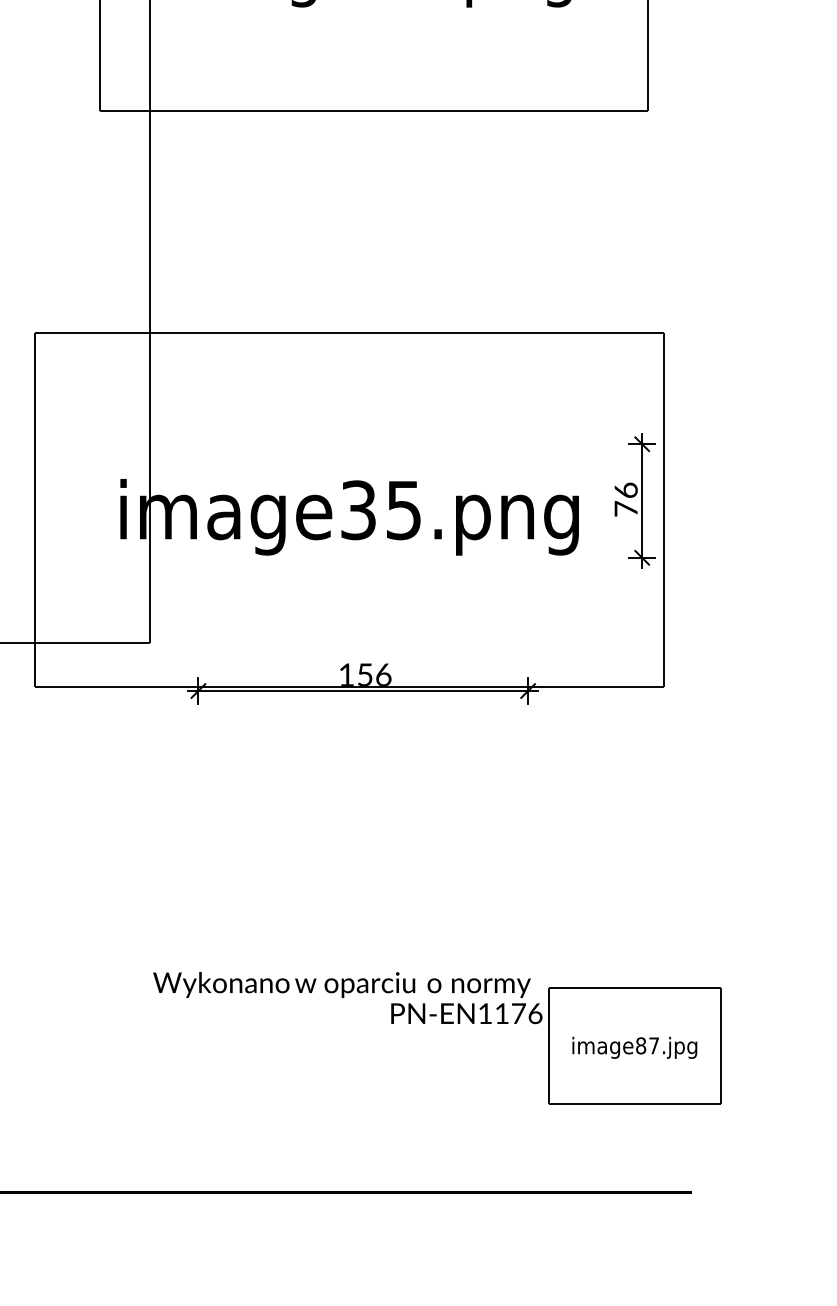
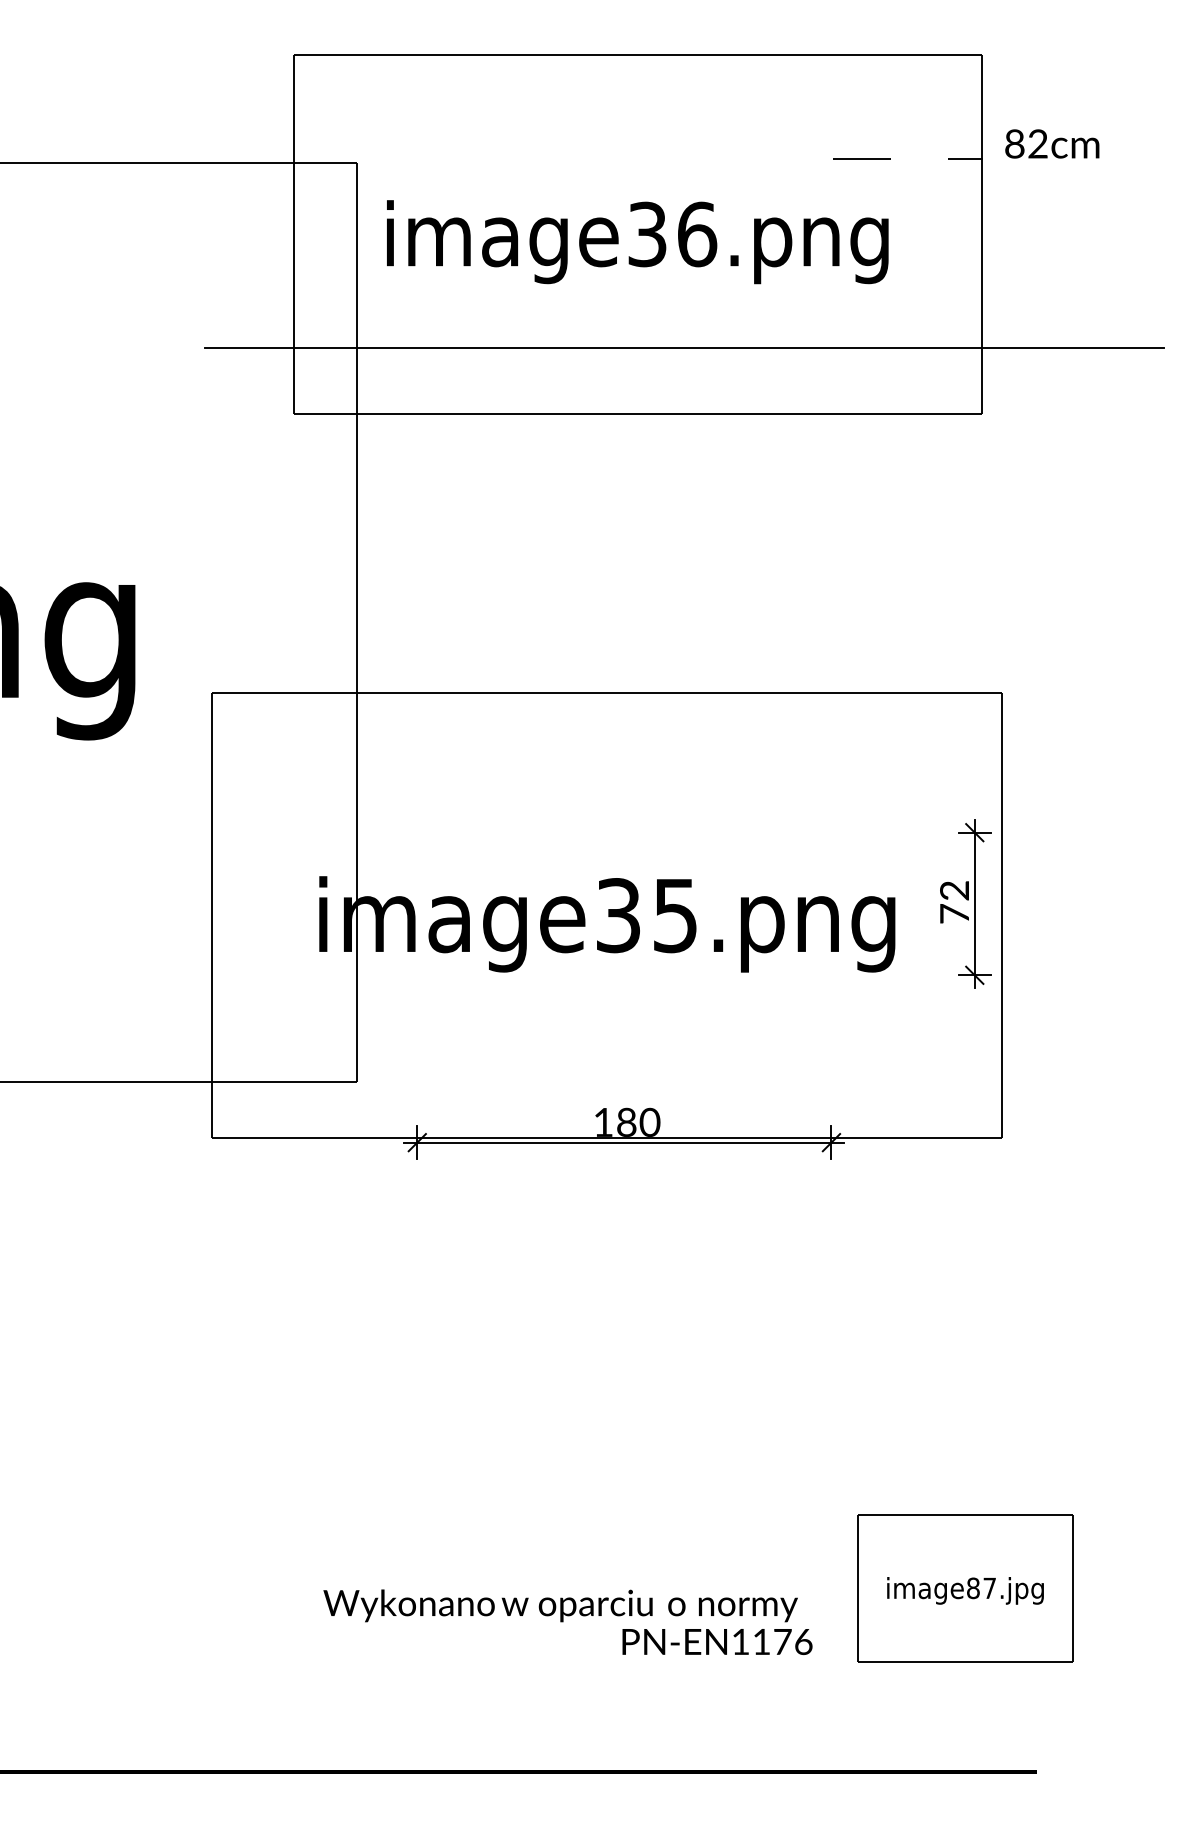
line: (411, 58) -> (684, 348), added
text: (626, 490) -> (954, 890), 76 -> 72
text: (374, 674) -> (638, 1121), 156 -> 180
text: (347, 997) -> (567, 1621), moved

